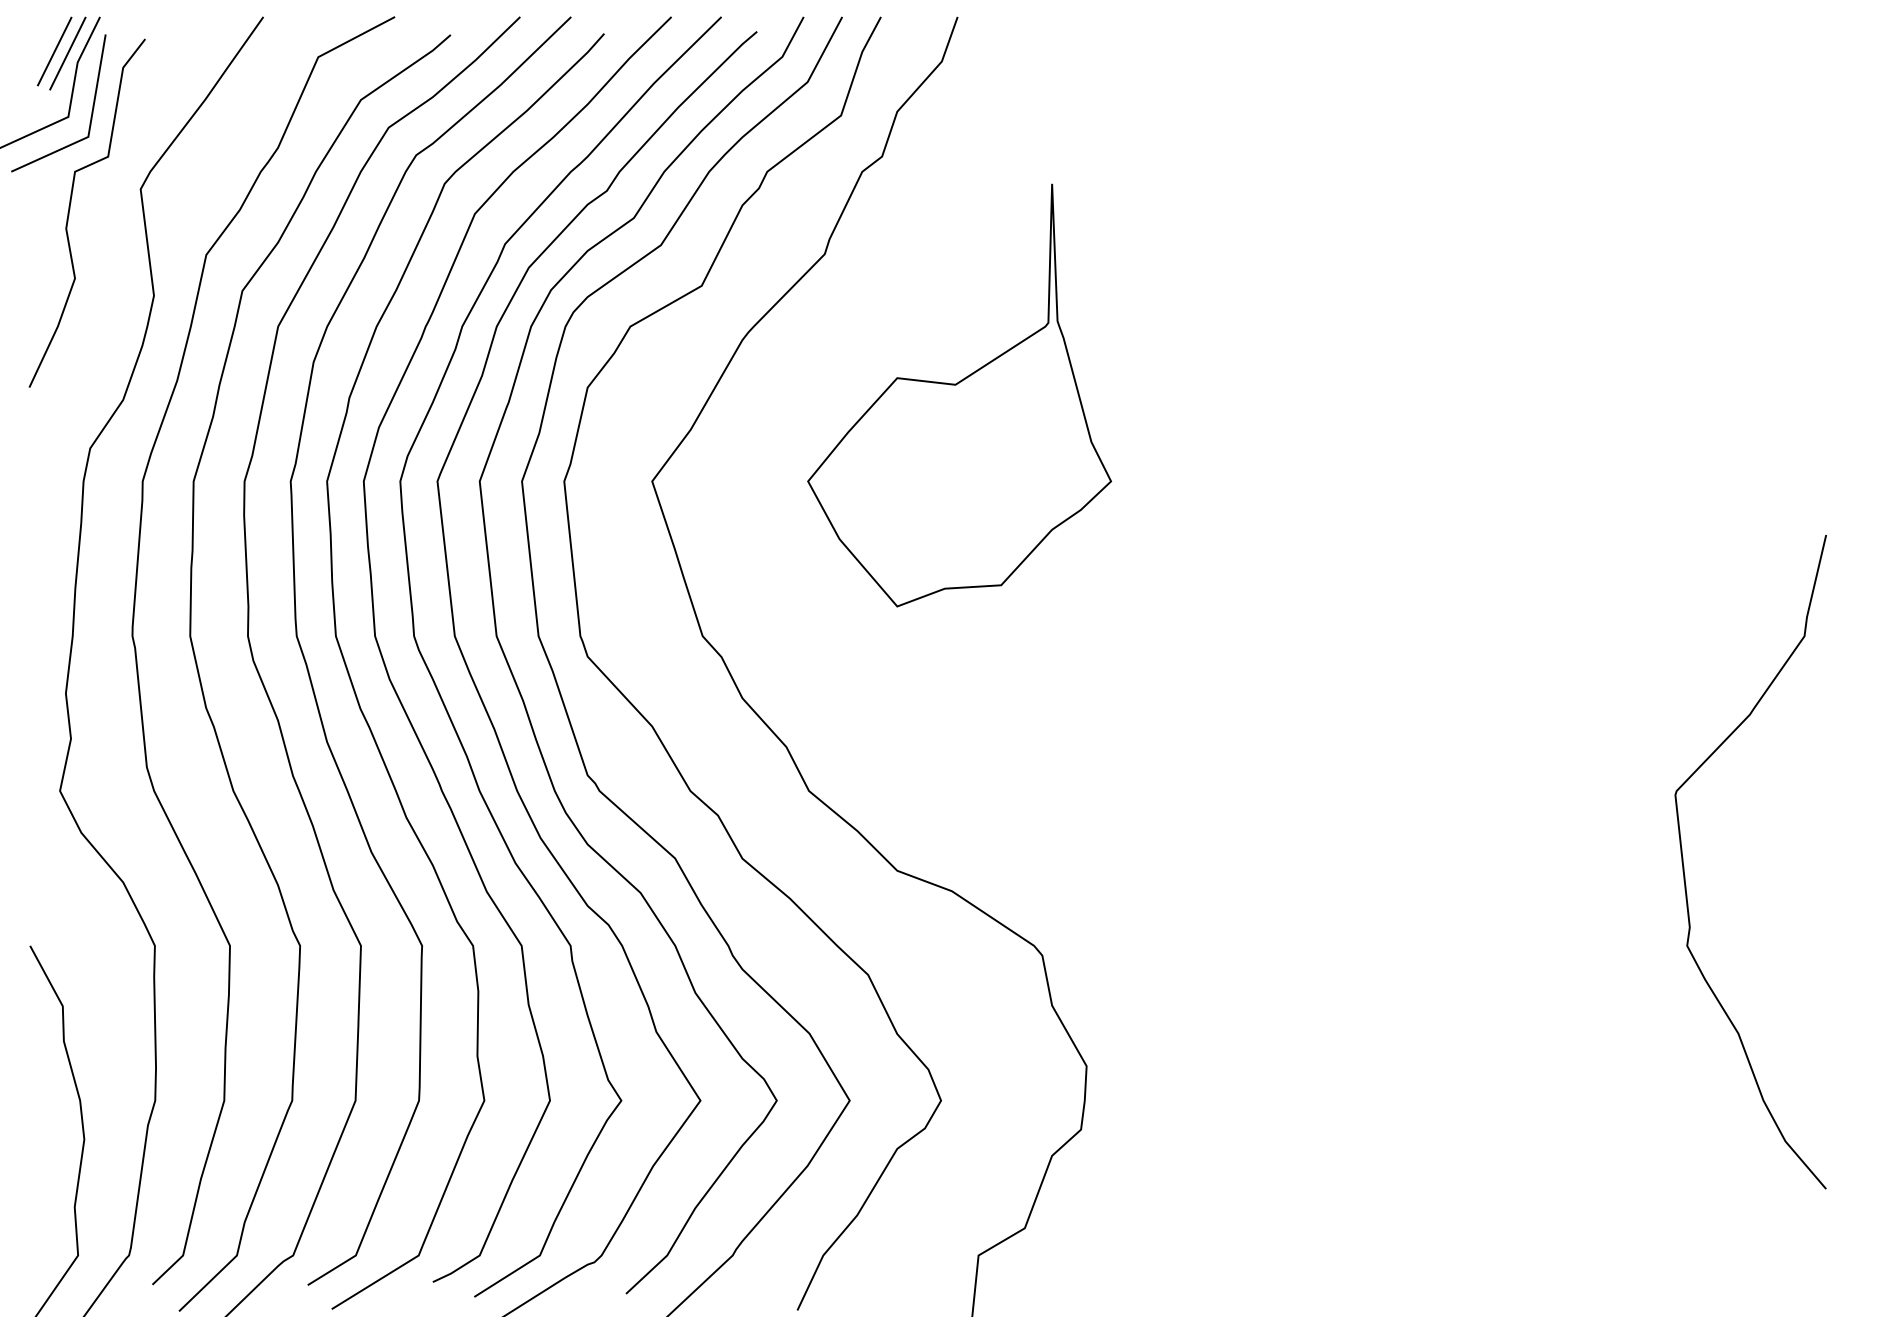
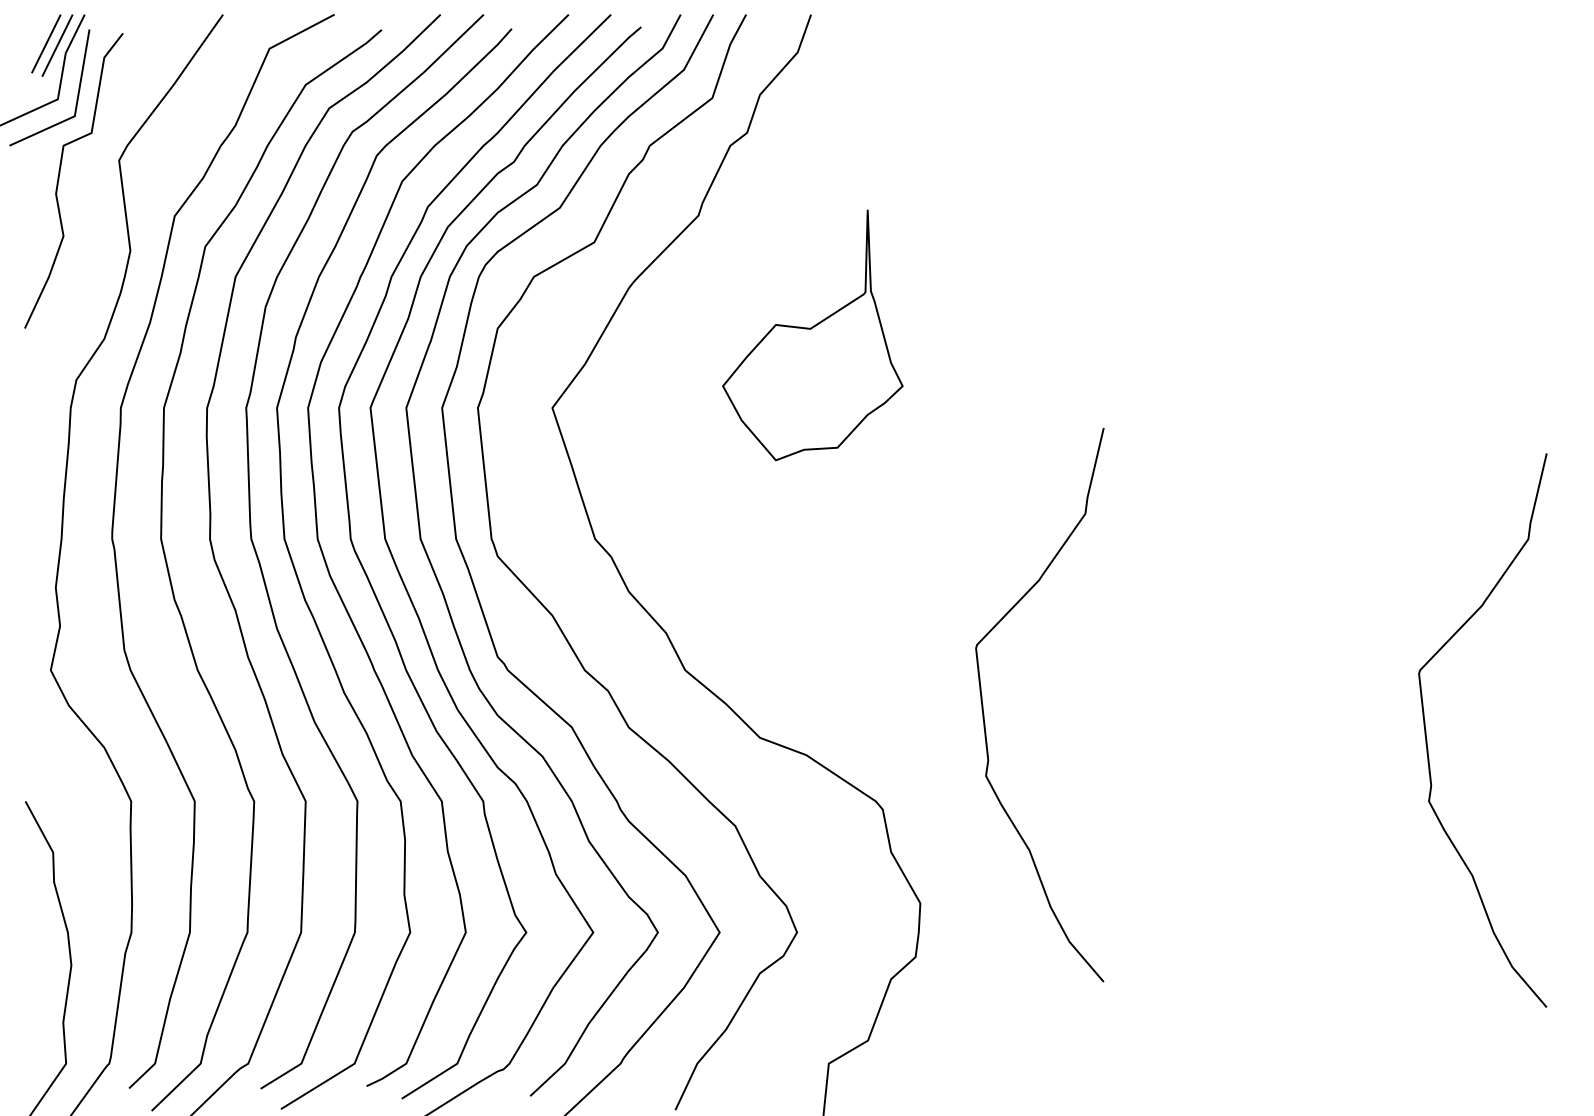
part: (959, 395) -> (812, 335), size x0.7
curve: (1161, 836) -> (983, 708), added

